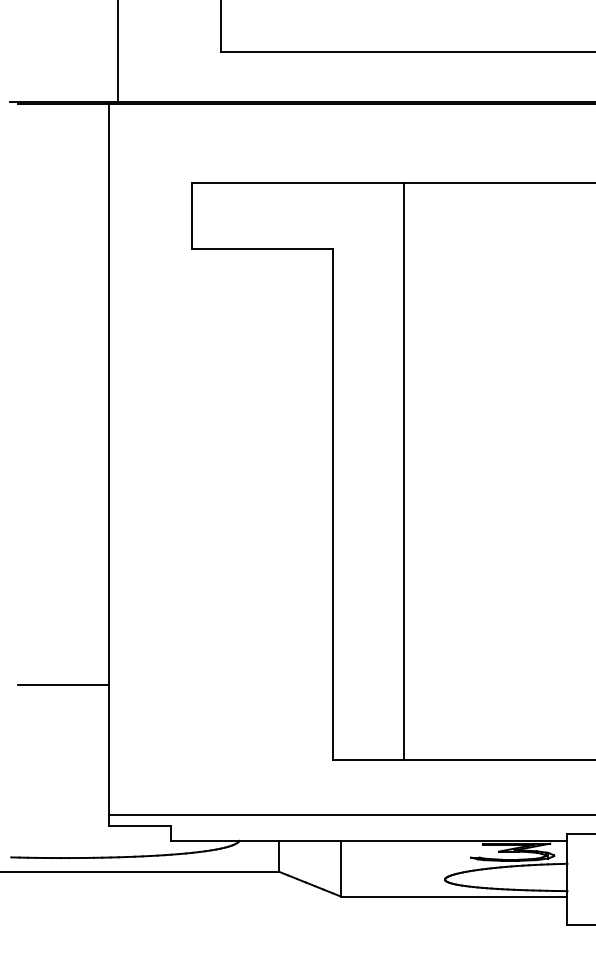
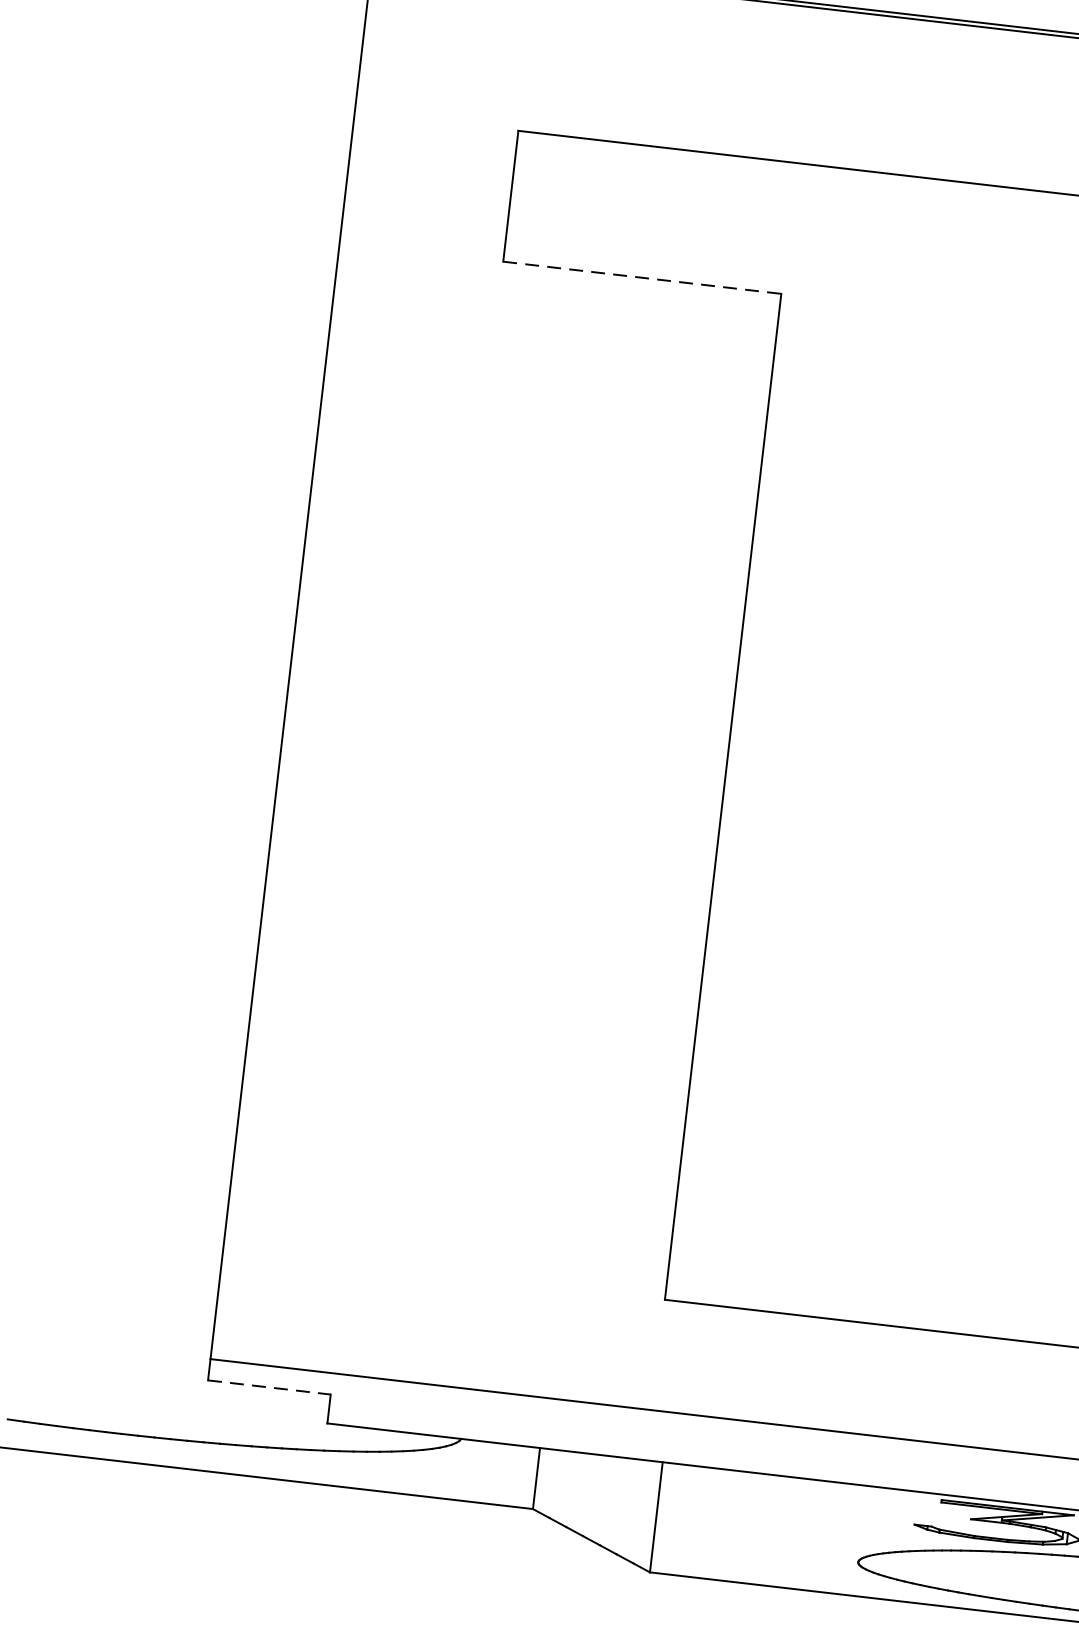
line: (263, 249) -> (643, 278), solid -> dashed
line: (403, 471) -> (869, 747), removed
line: (63, 684) -> (150, 1090), removed
line: (140, 826) -> (269, 1387), solid -> dashed

